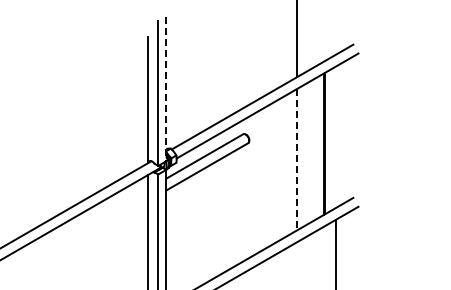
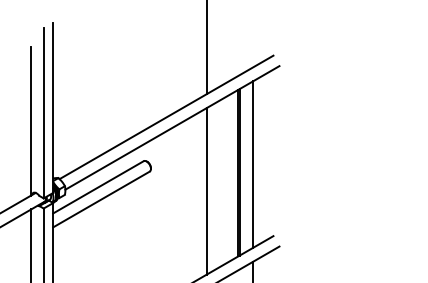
line: (166, 89) -> (53, 108), dashed -> solid
line: (336, 136) -> (253, 163), added
line: (296, 159) -> (206, 190), dashed -> solid

